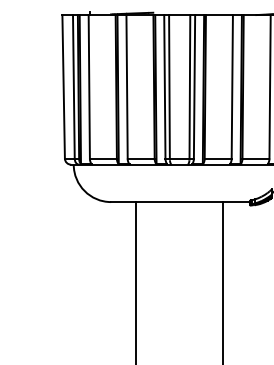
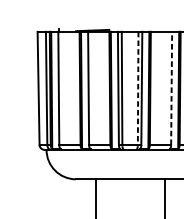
line: (189, 86) -> (137, 88), solid -> dashed
line: (232, 86) -> (171, 88), solid -> dashed

